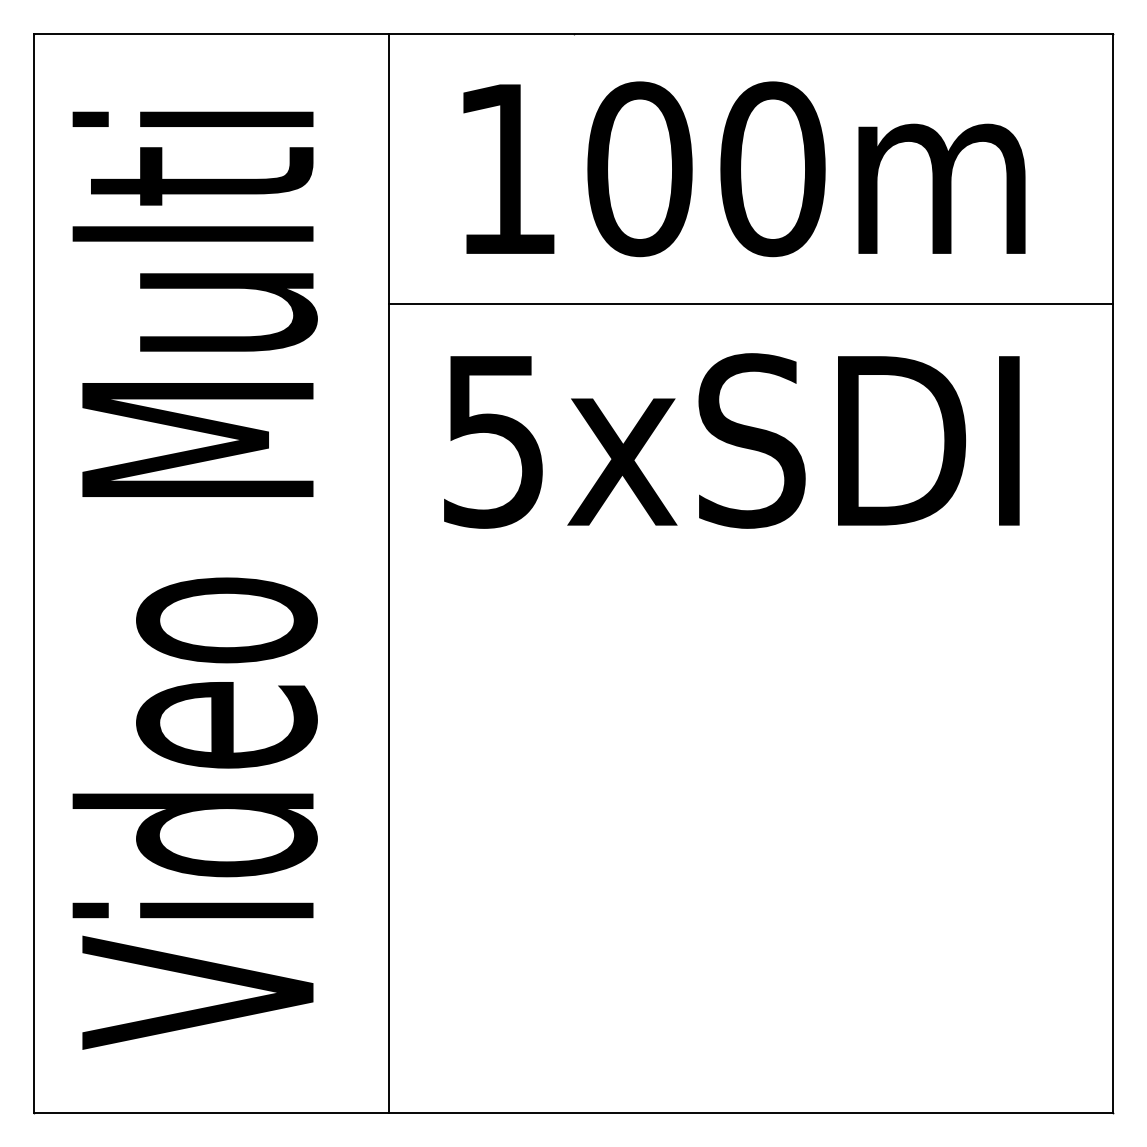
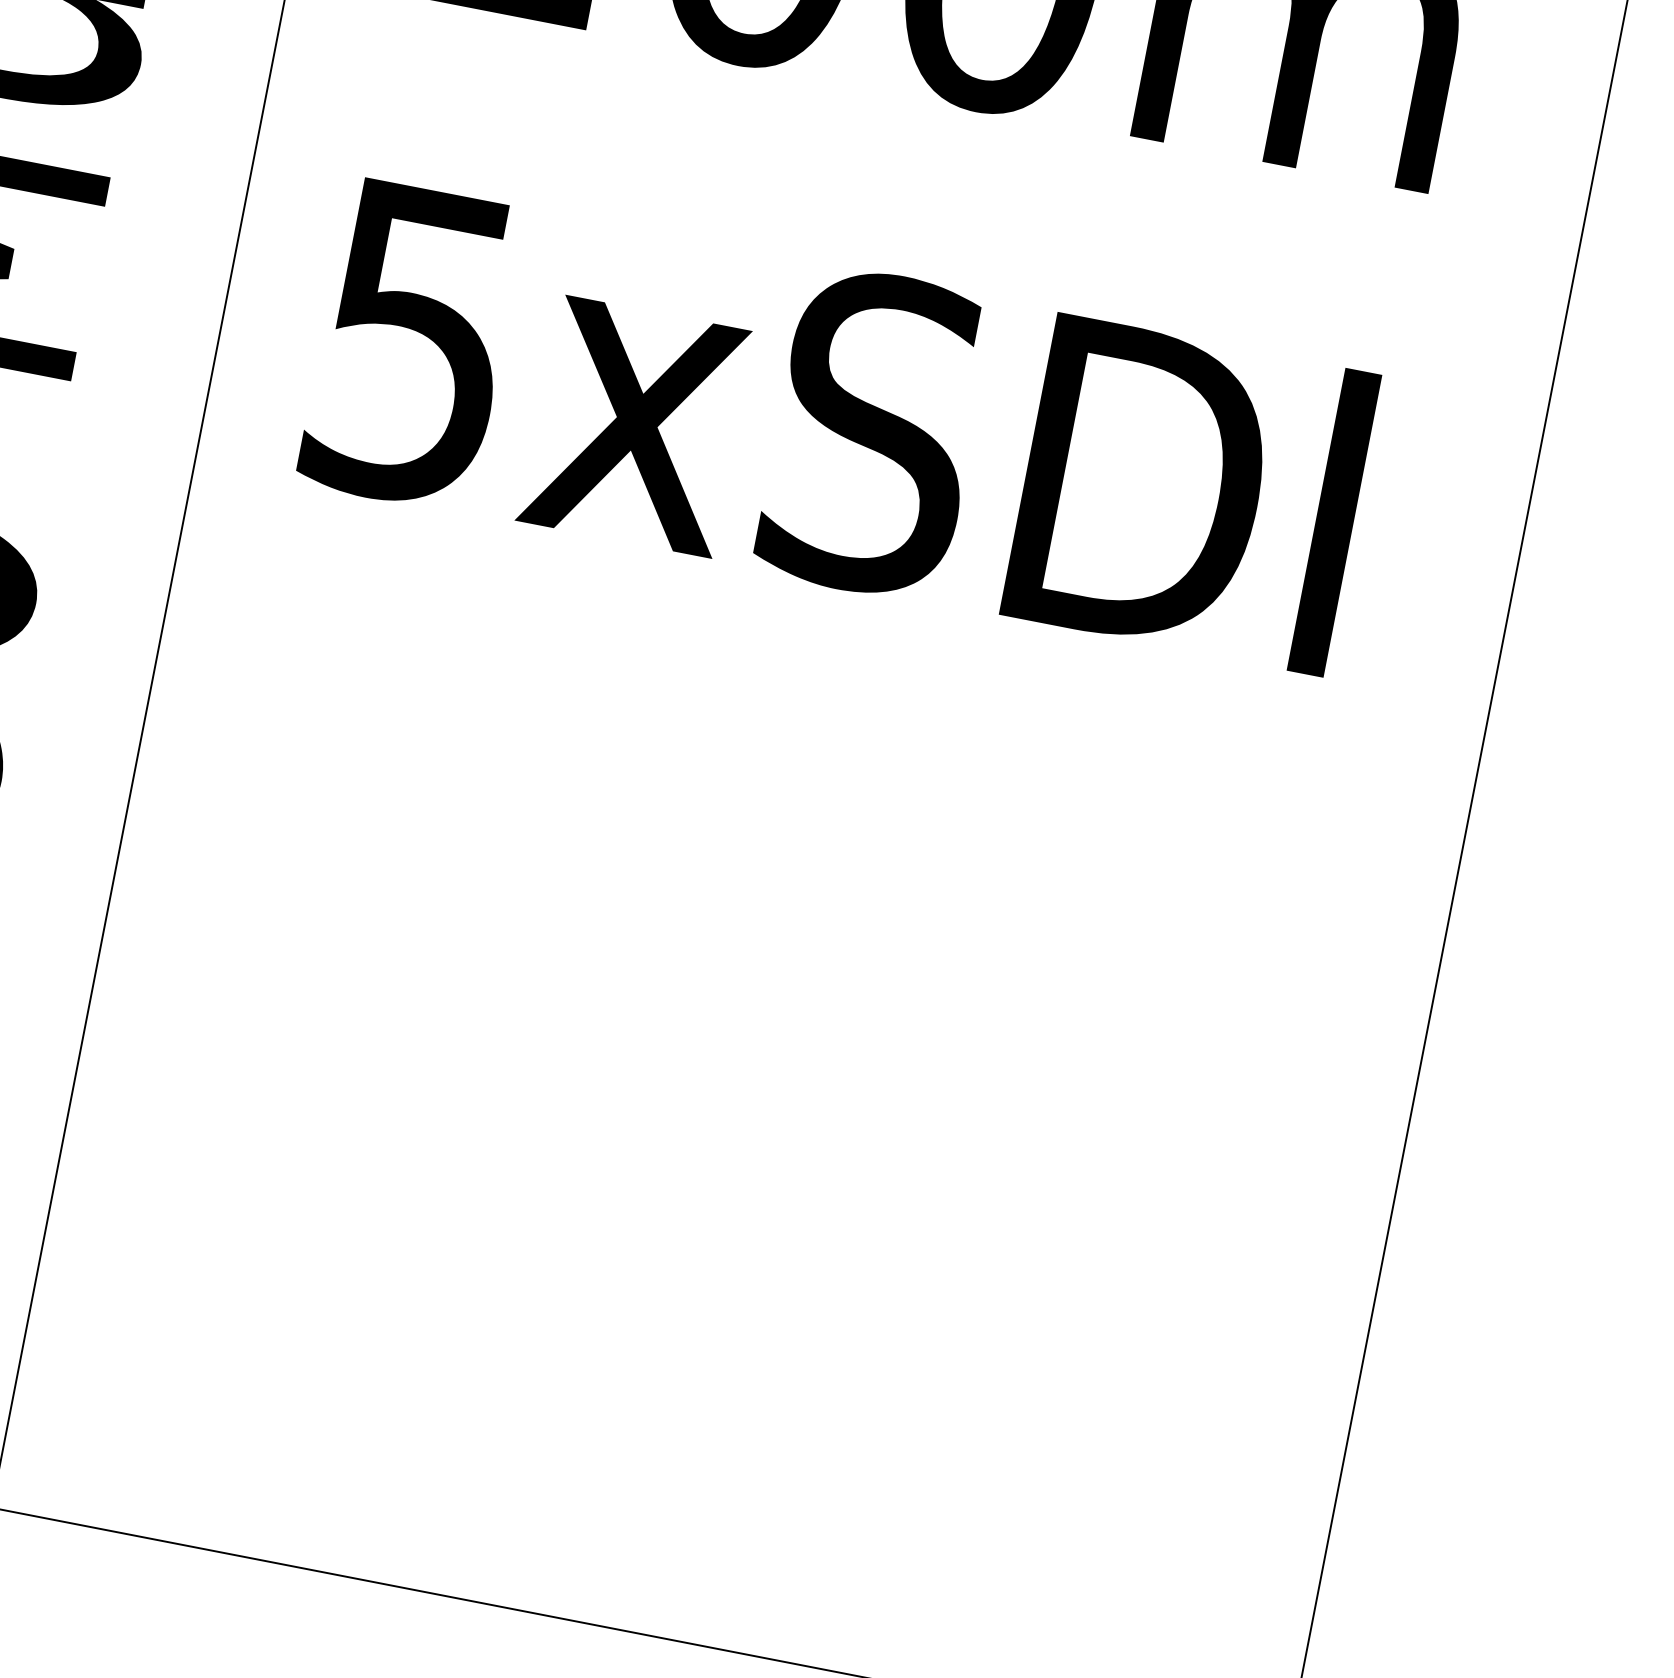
line: (750, 303) -> (919, 187), removed

